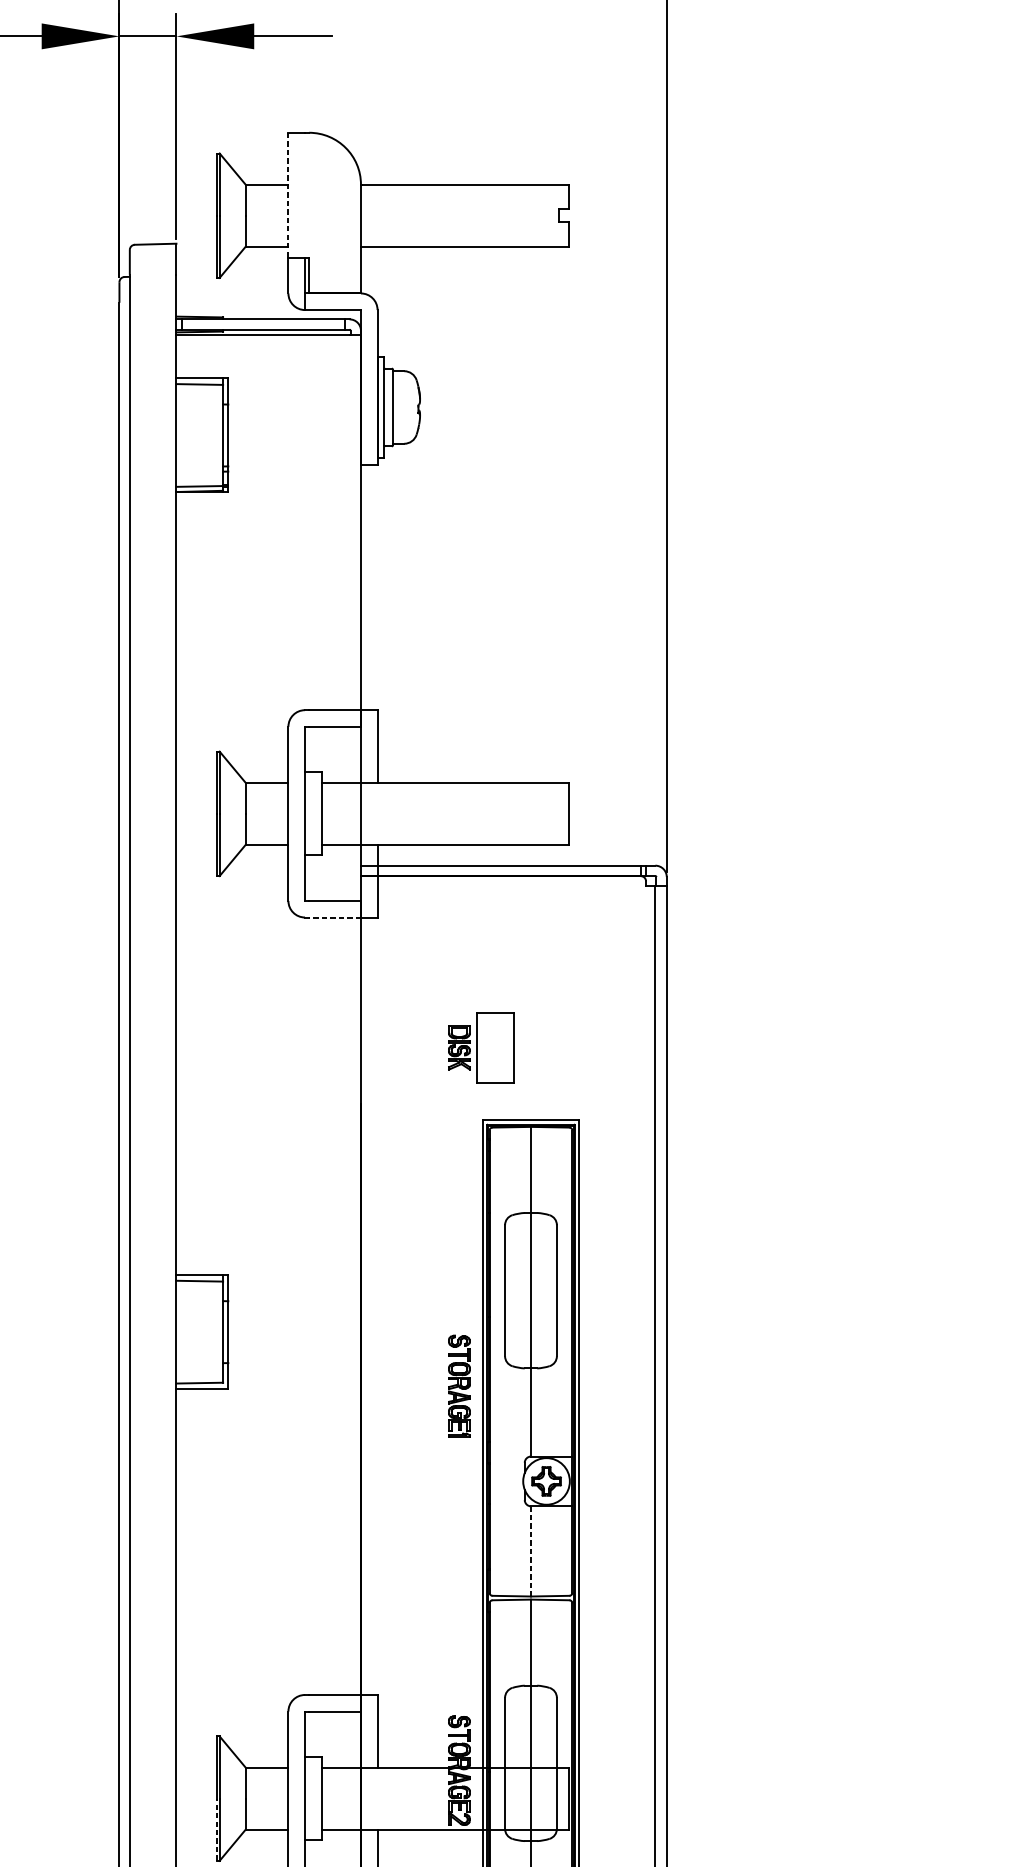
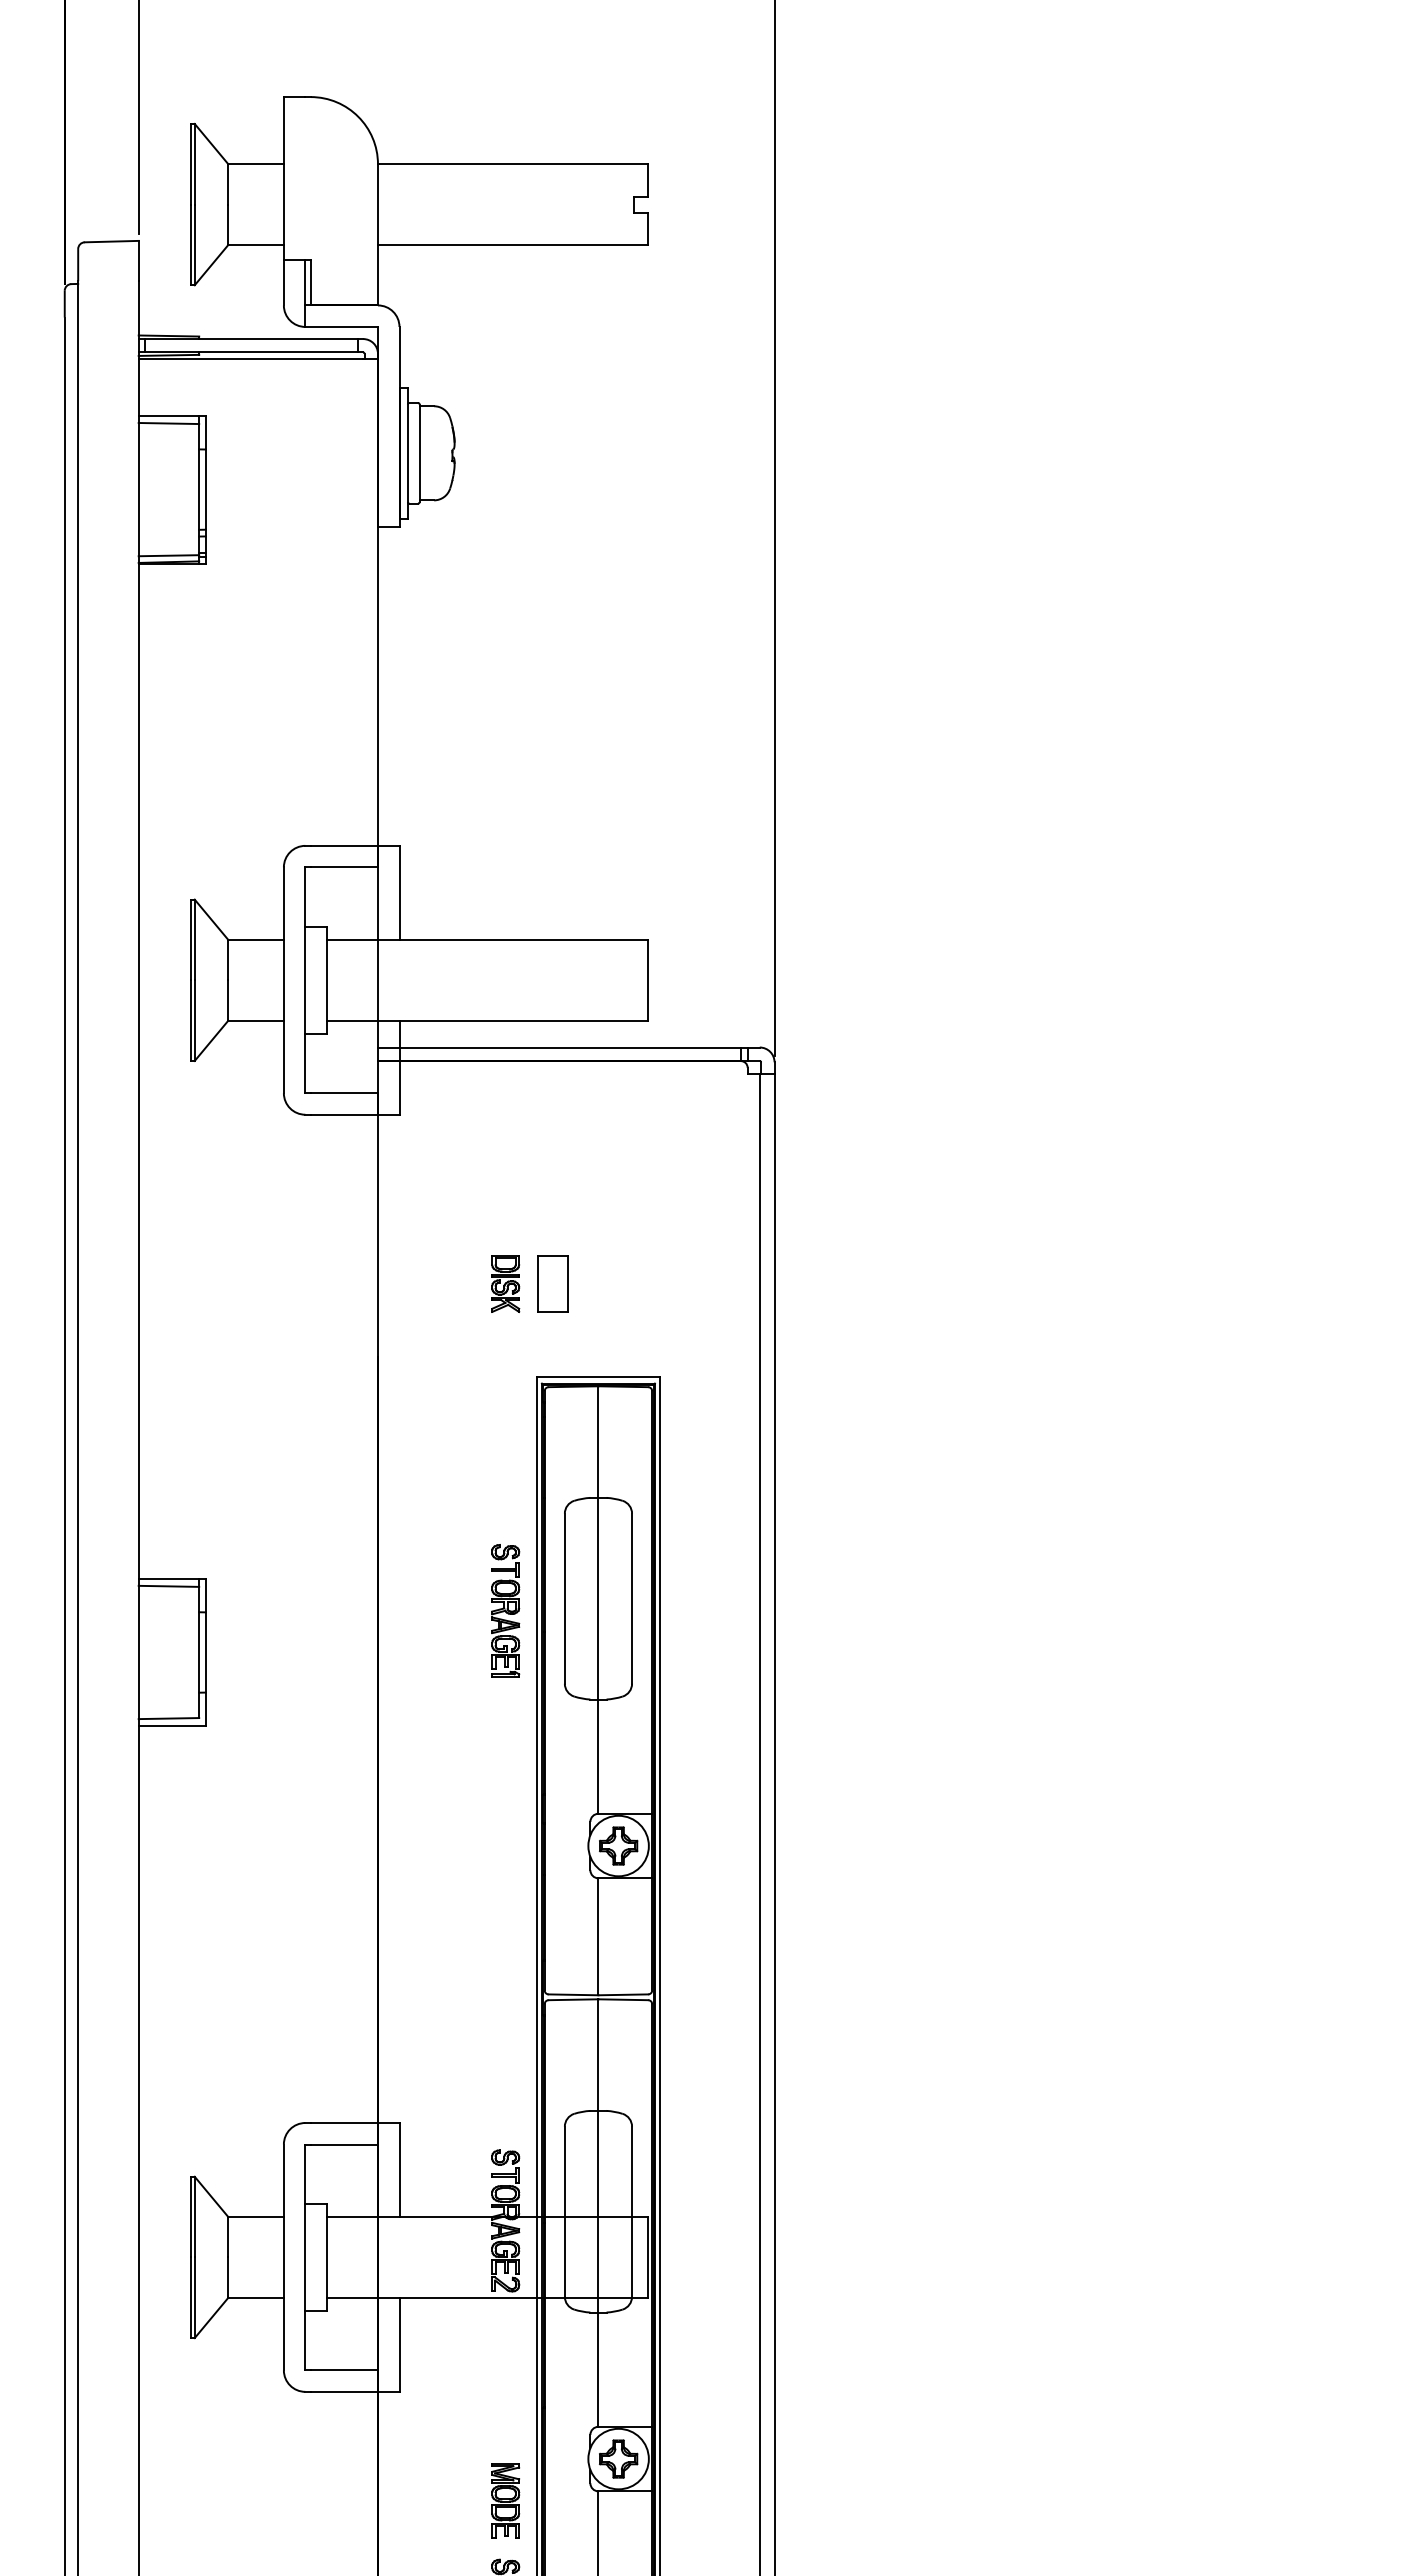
line: (288, 195) -> (283, 178), dashed -> solid
line: (335, 917) -> (344, 1114), dashed -> solid
part: (495, 1047) -> (552, 1283), size x0.62
part: (459, 1386) -> (505, 1610), moved
line: (531, 1551) -> (598, 1936), dashed -> solid
line: (216, 1829) -> (190, 2297), dashed -> solid

